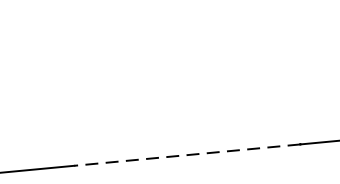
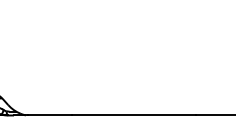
line: (186, 155) -> (133, 115), dashed -> solid

